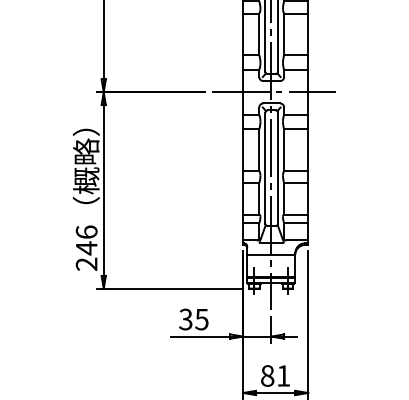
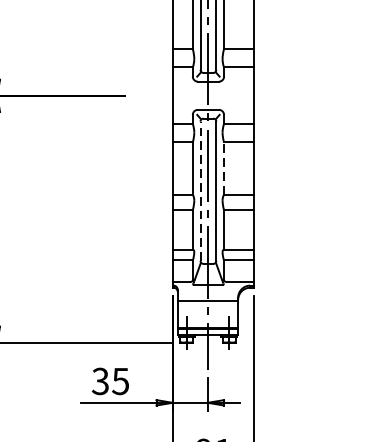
line: (273, 92) -> (210, 96), removed
line: (284, 150) -> (224, 168), solid -> dashed
line: (265, 167) -> (200, 190), solid -> dashed

